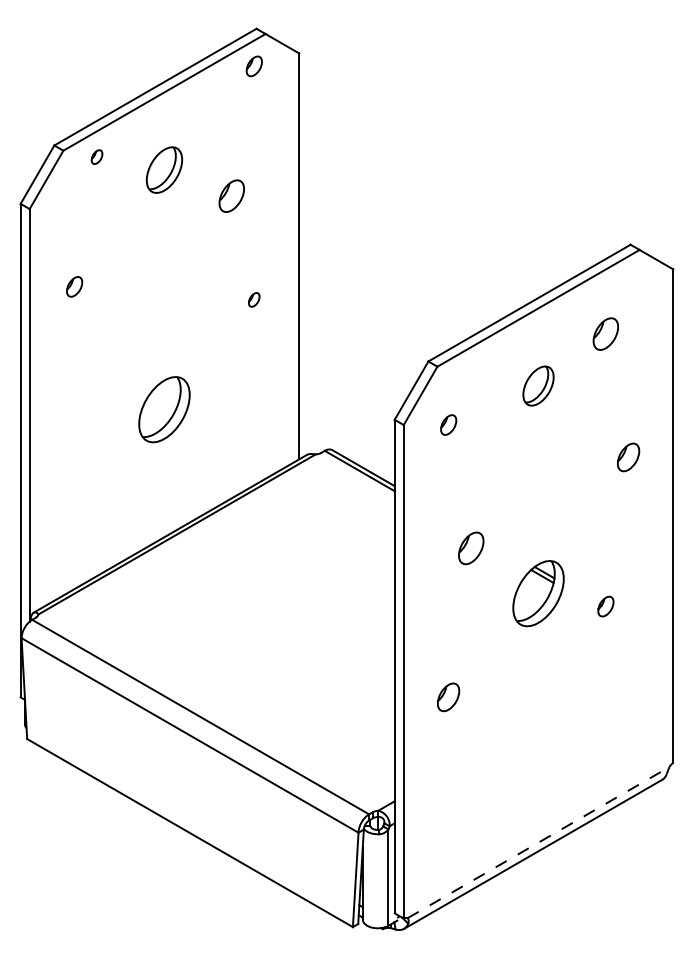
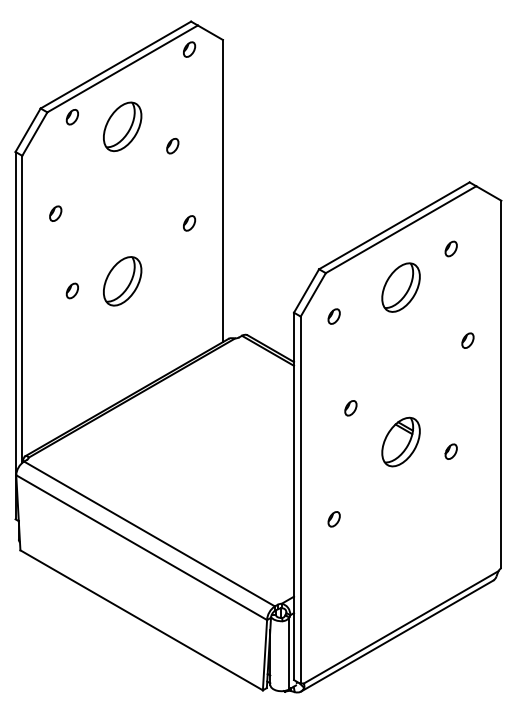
part: (96, 156) -> (72, 116), size x1.43
part: (164, 169) -> (122, 126), size x1.43
part: (231, 195) -> (172, 145), size x0.62
part: (253, 299) -> (188, 223), size x1.43
part: (605, 334) -> (450, 249), size x0.62
part: (538, 385) -> (401, 287), size x1.67
part: (96, 390) -> (72, 290), added
part: (164, 409) -> (122, 281), moved
part: (627, 457) -> (467, 340), size x0.71
part: (470, 547) -> (350, 407), size x0.62
part: (448, 697) -> (334, 519), size x0.71
line: (538, 842) -> (401, 627), dashed -> solid

